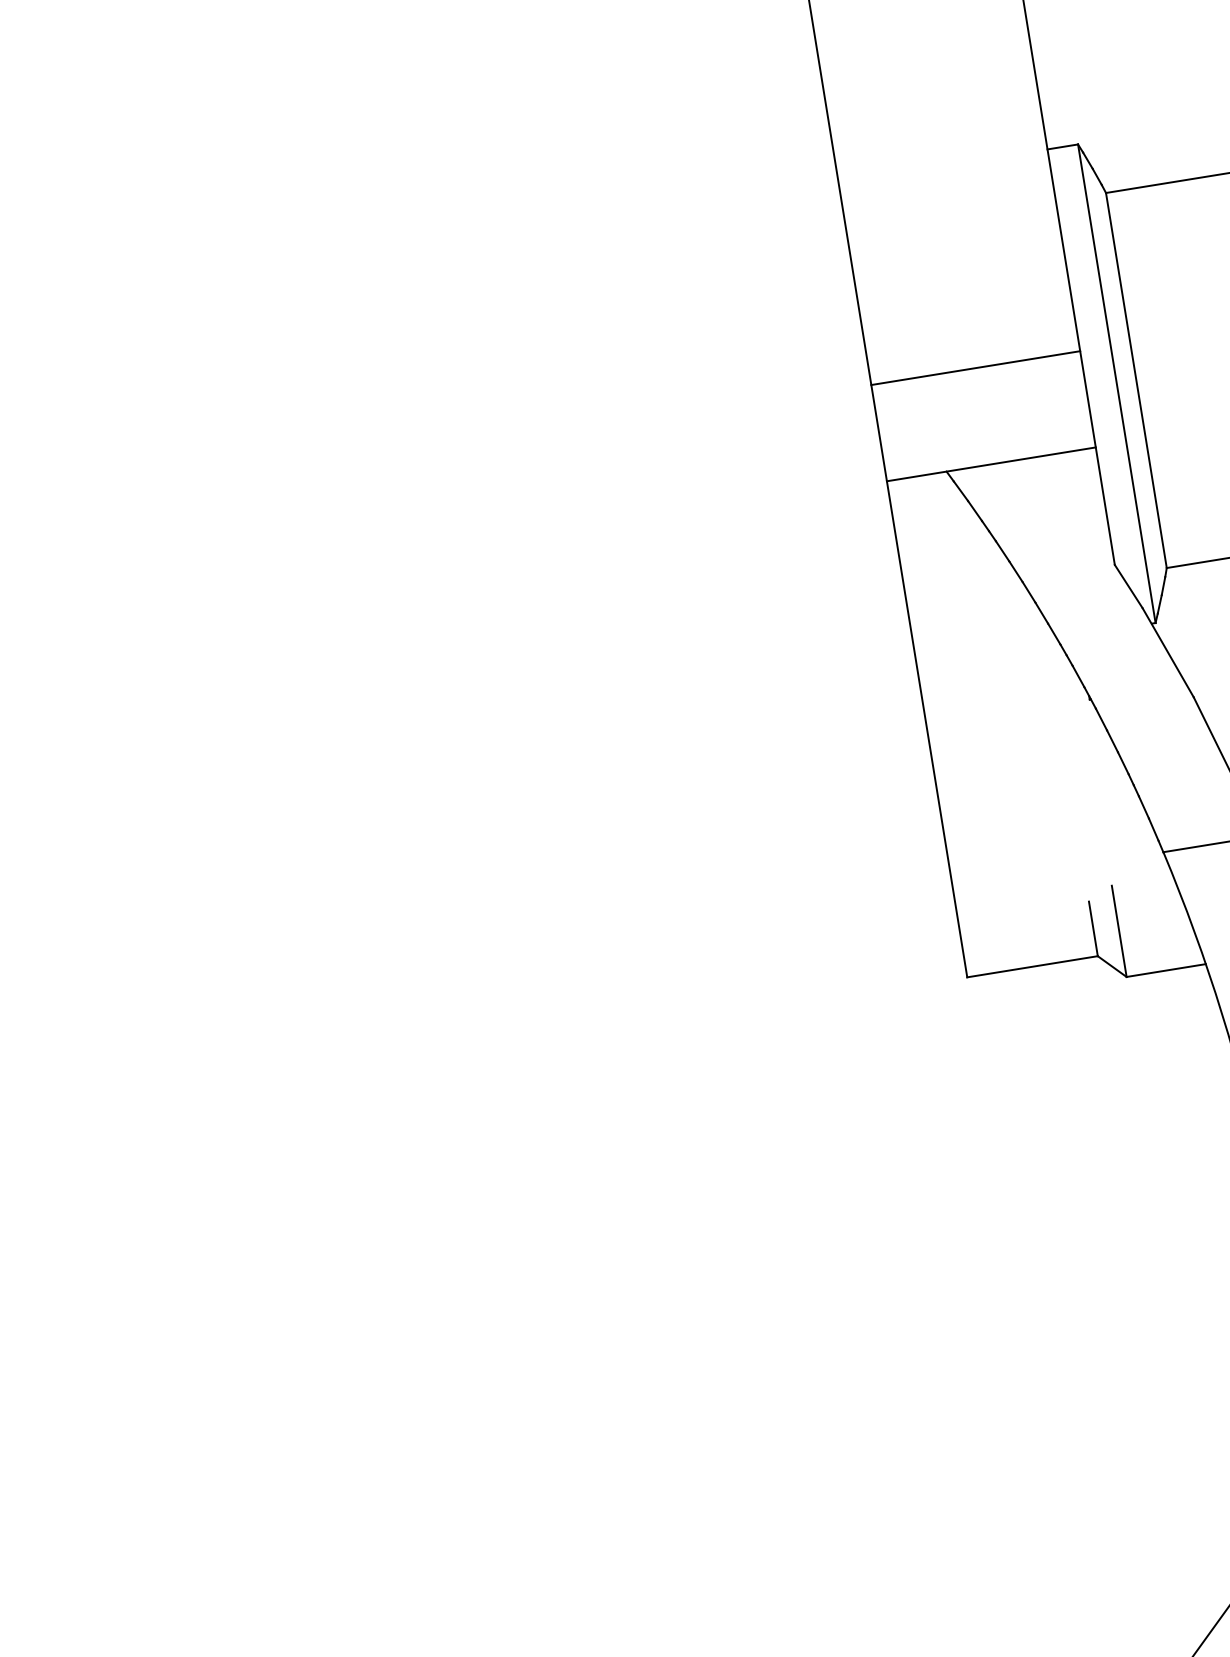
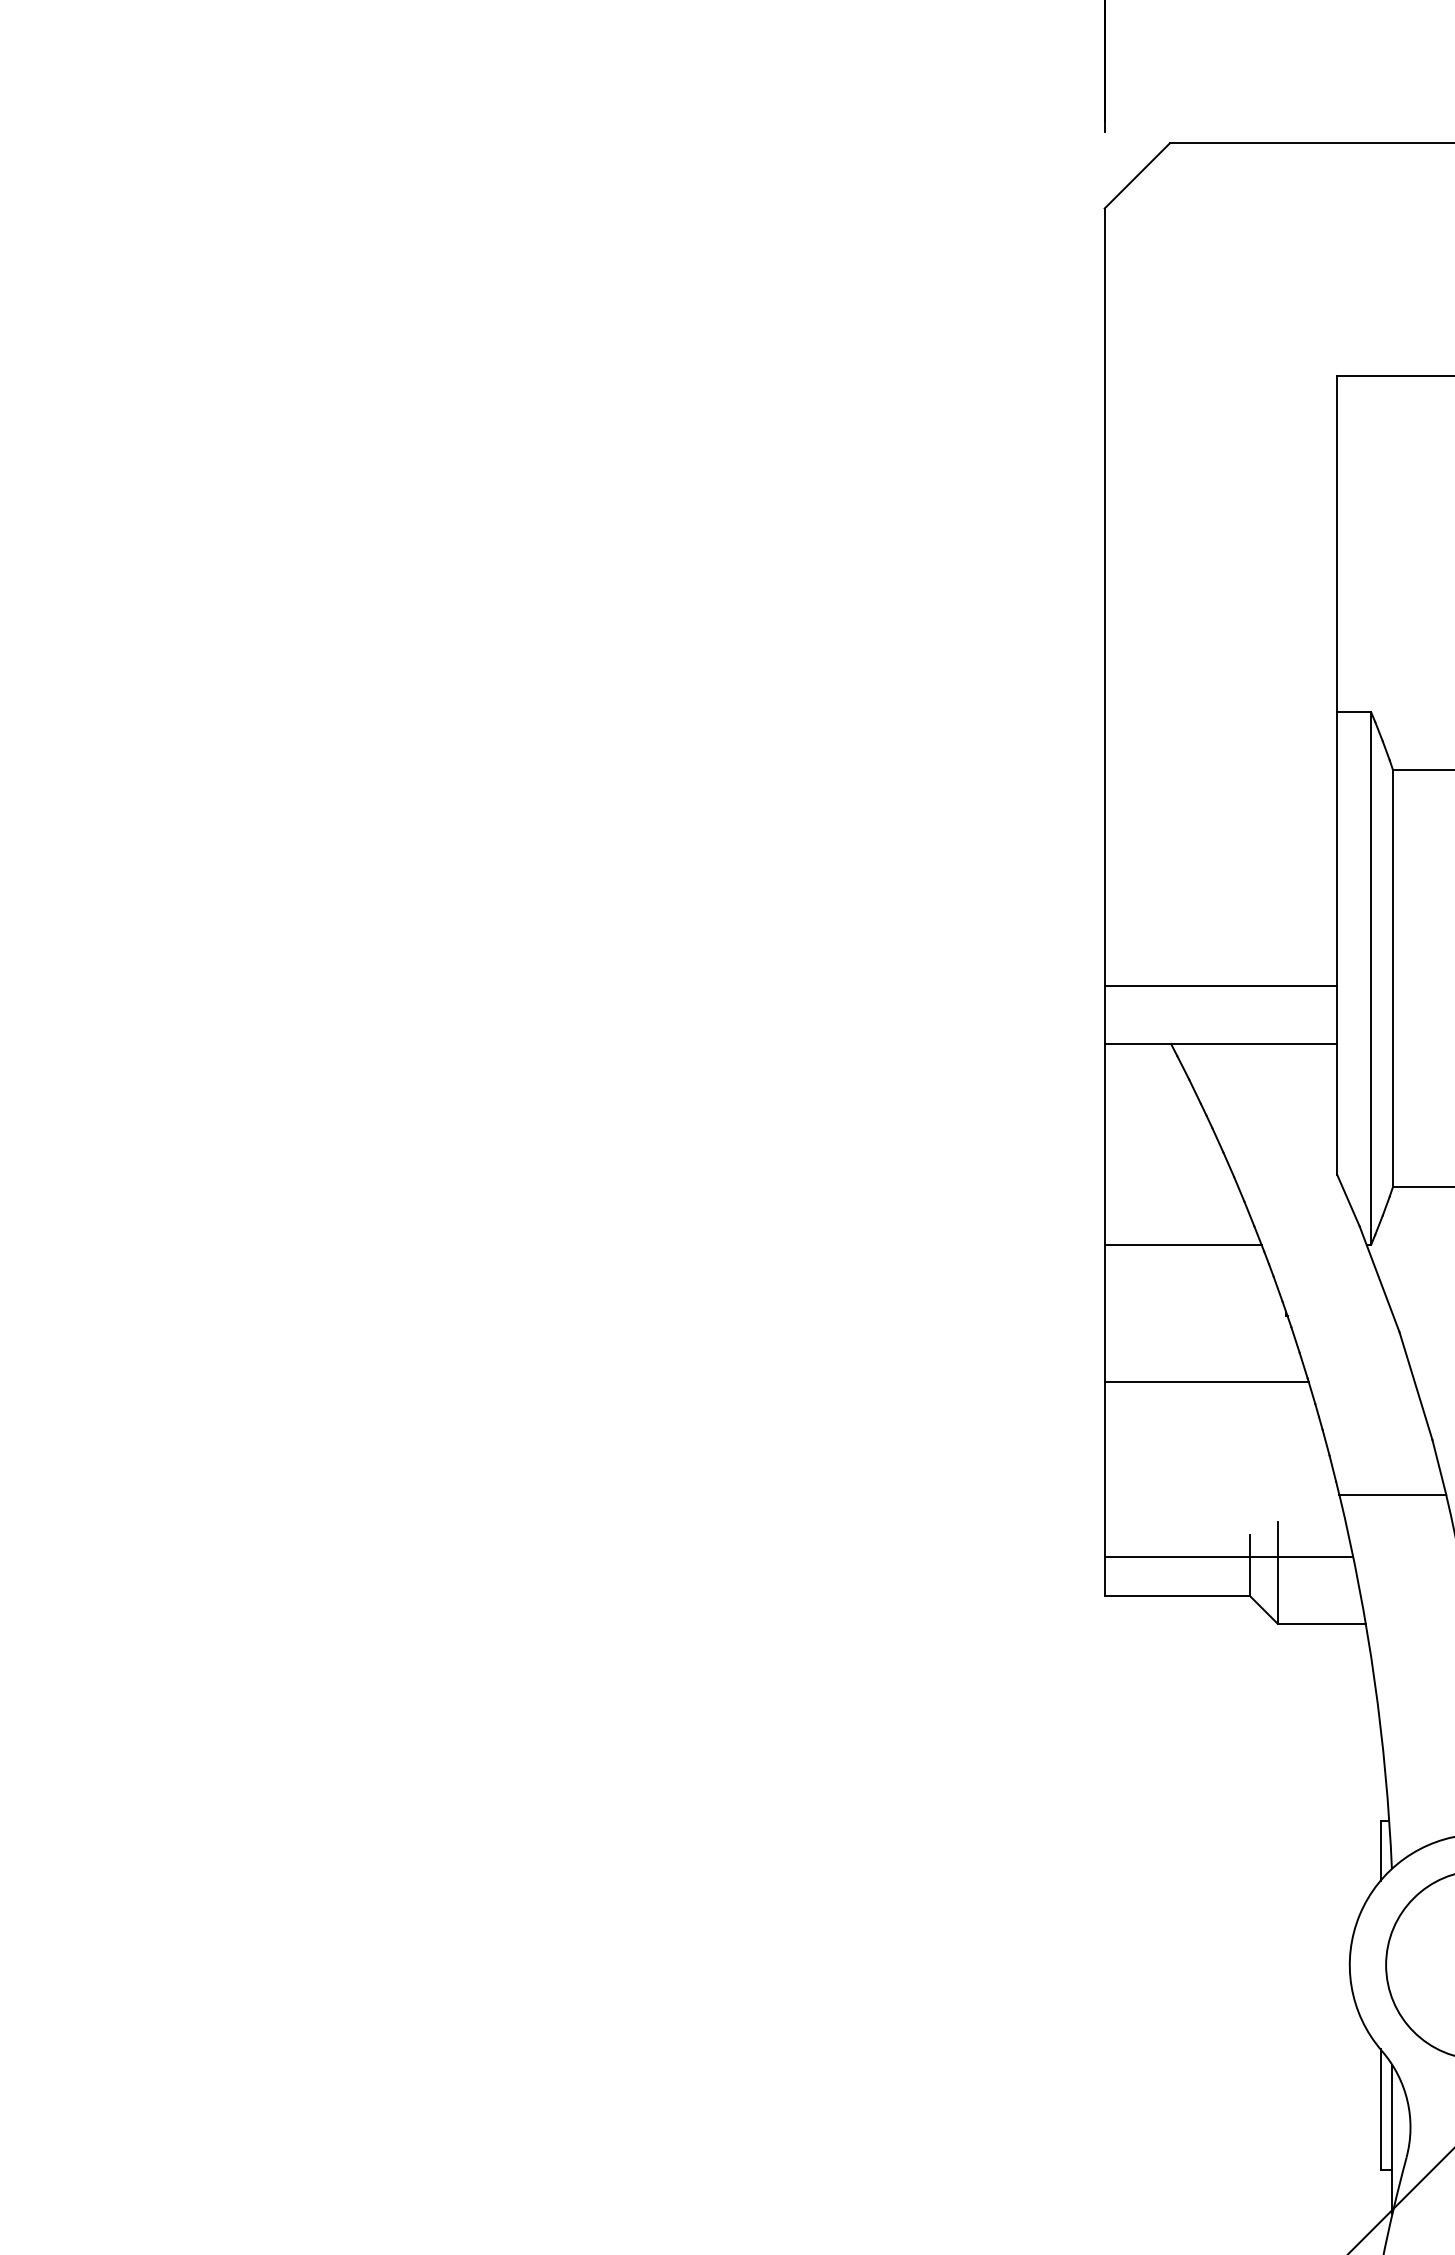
line: (975, 367) -> (1220, 985), moved
line: (986, 651) -> (1182, 1245), added
line: (1027, 769) -> (1206, 1381), added
line: (1072, 924) -> (1228, 1557), added

